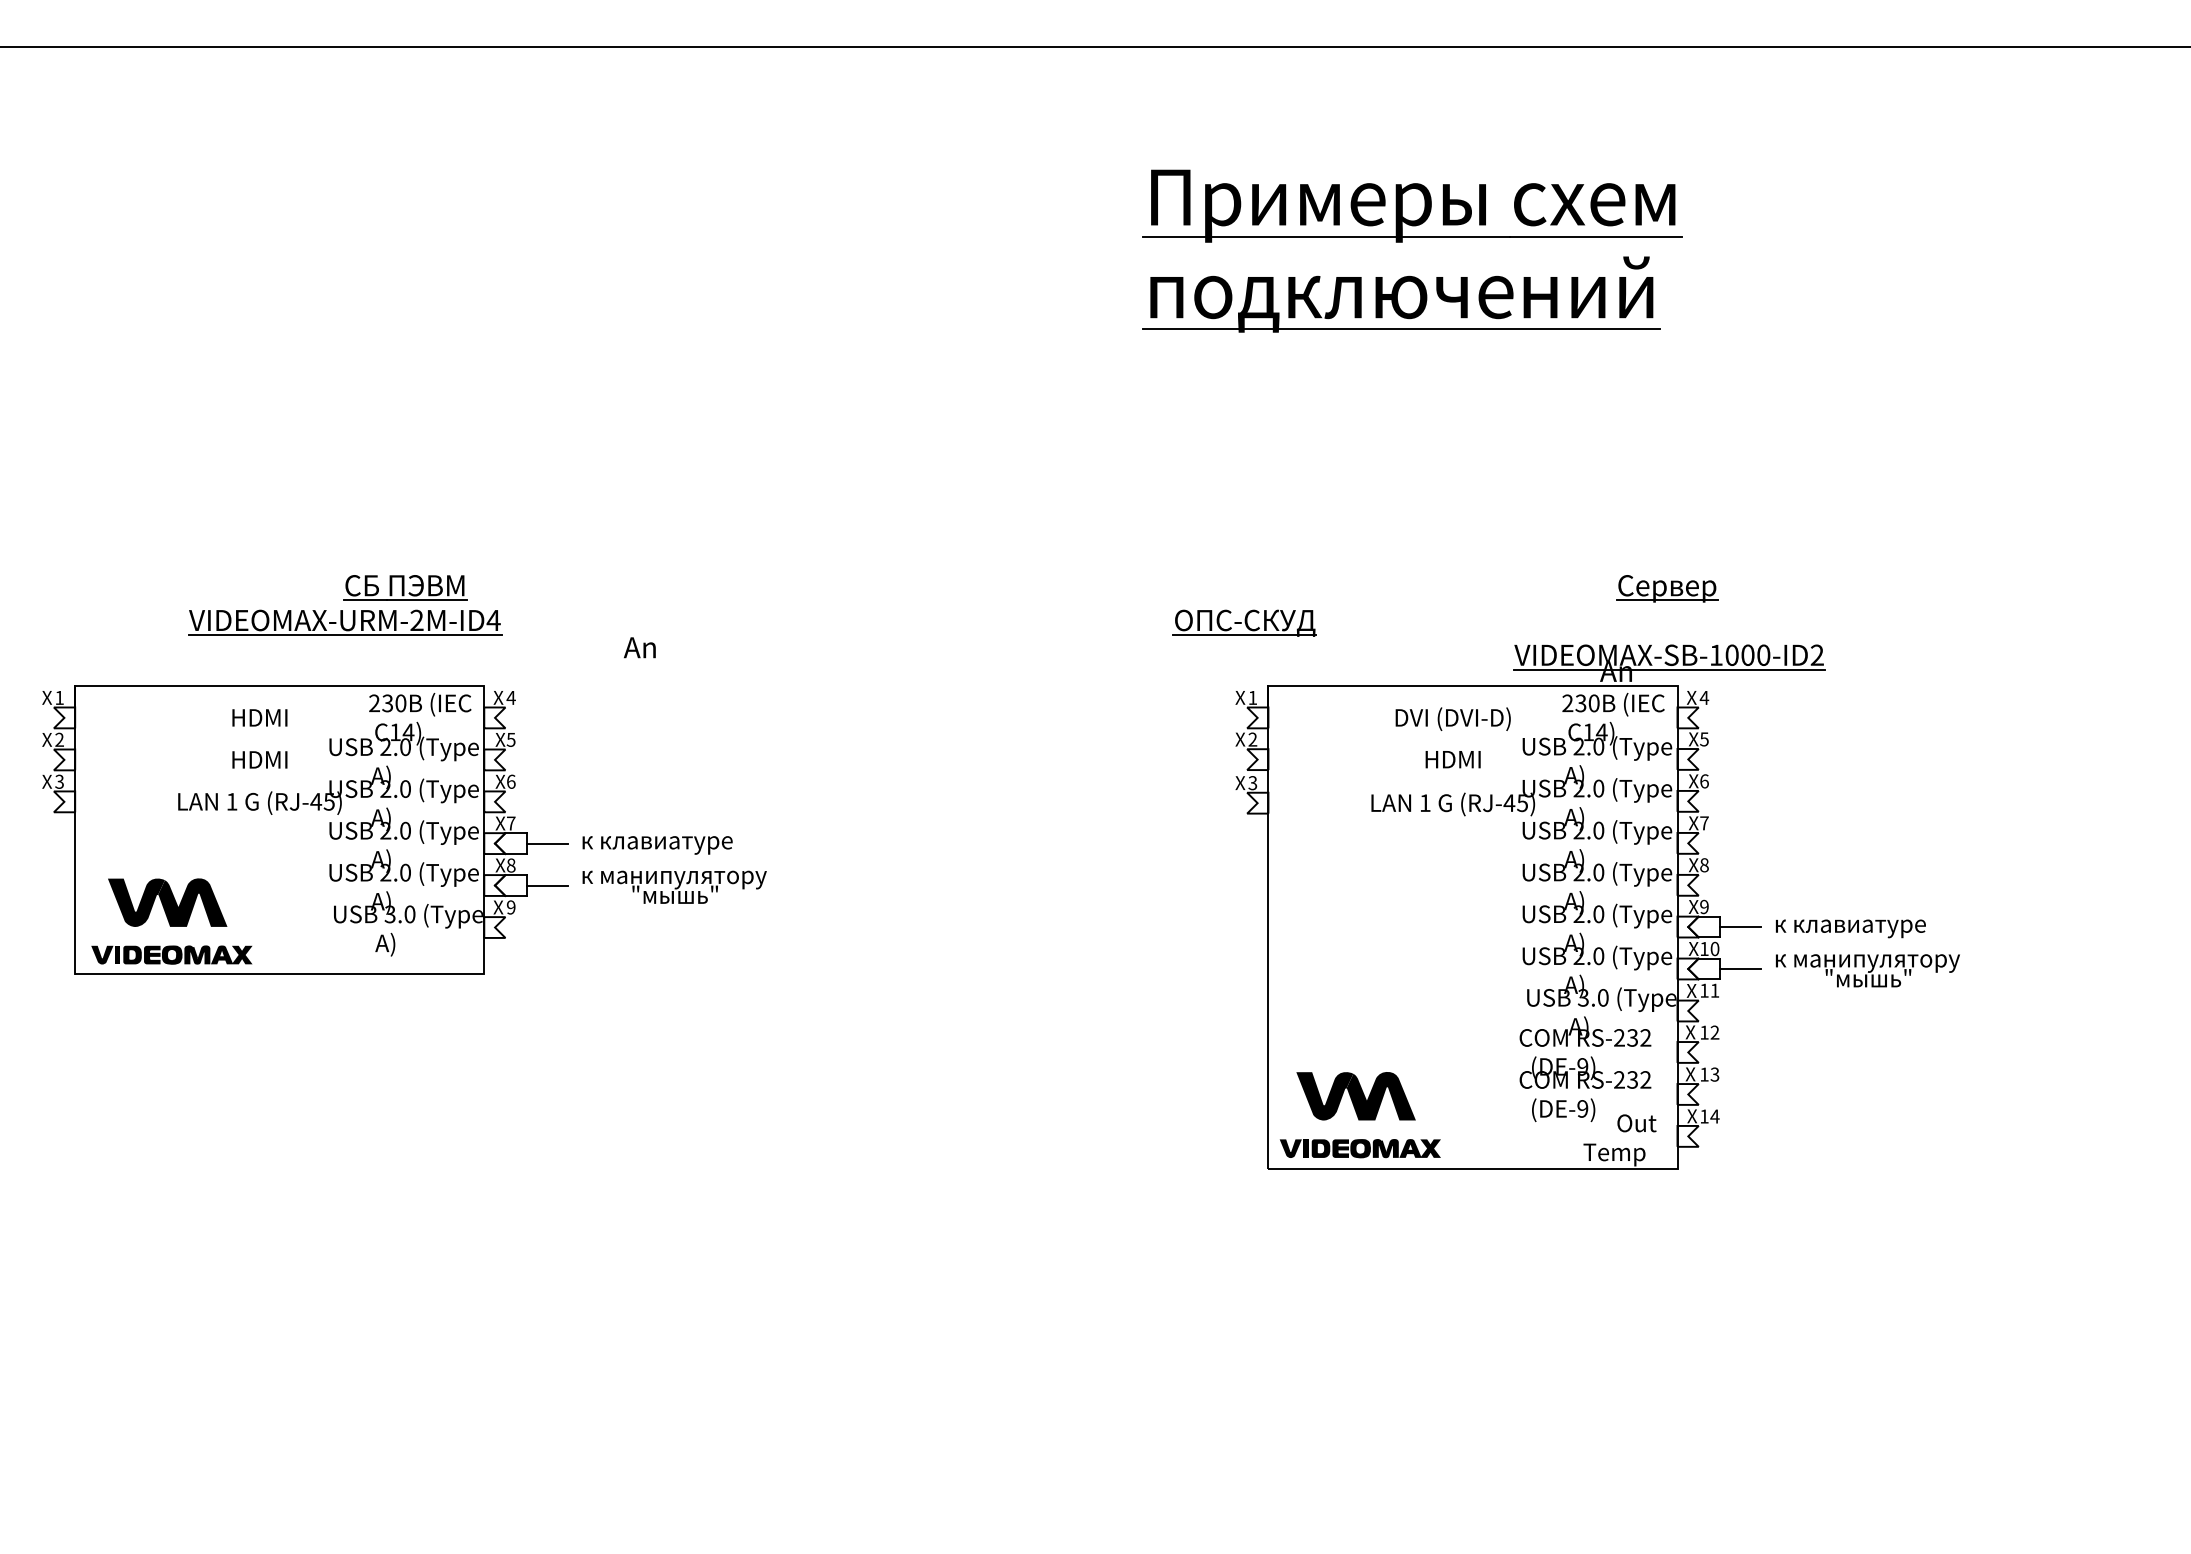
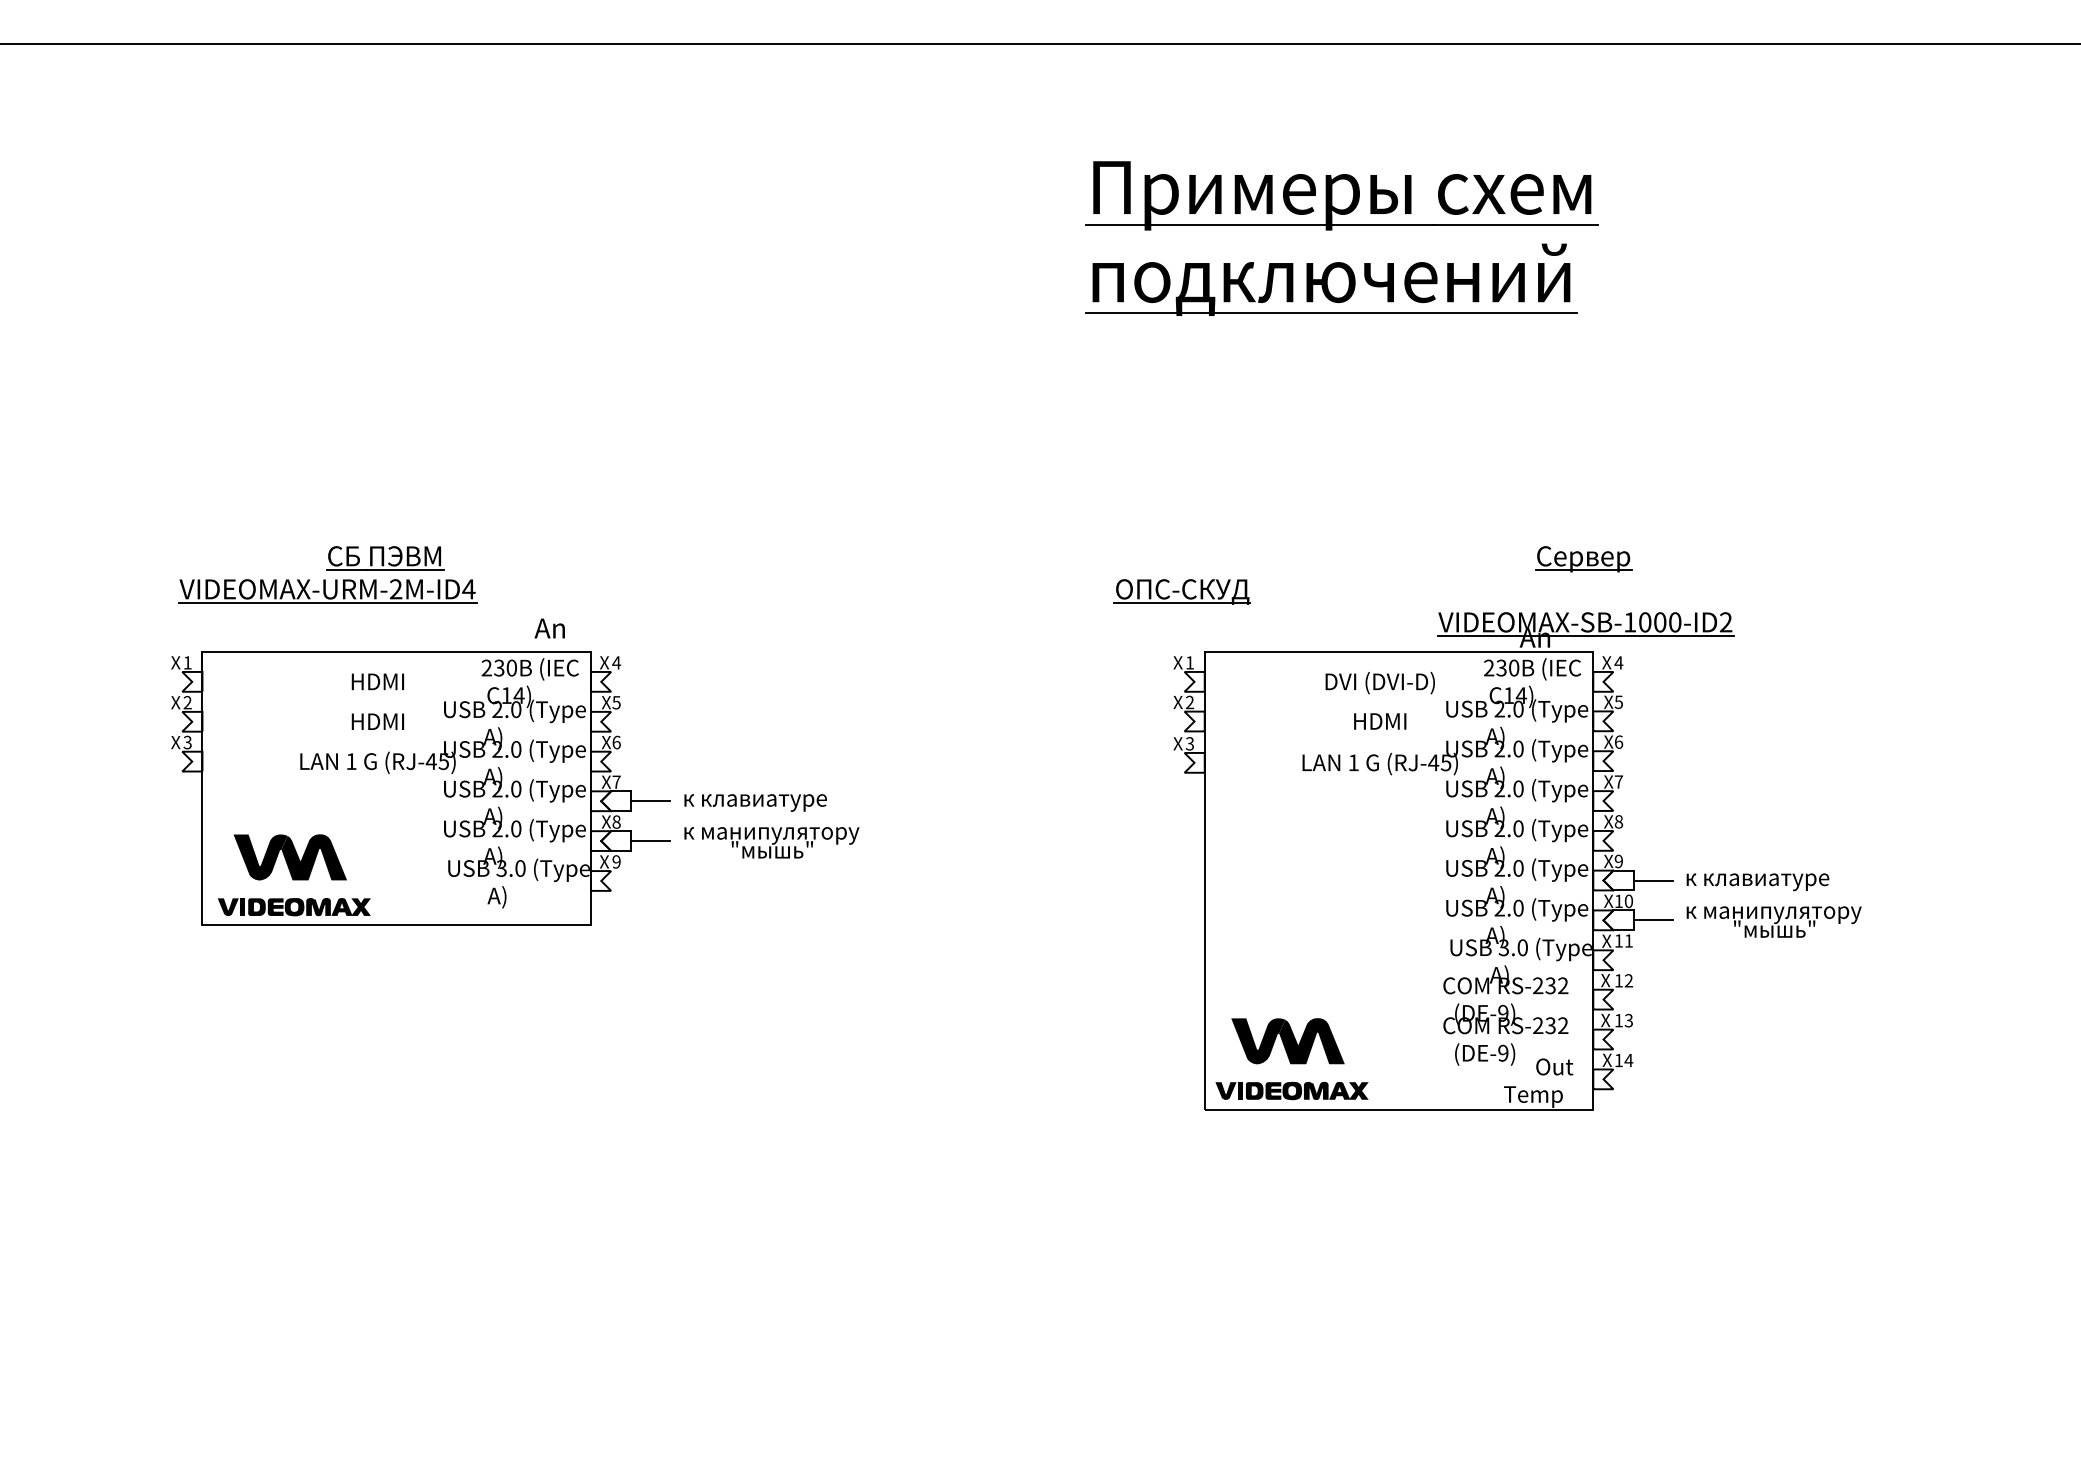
text: (639, 647) -> (549, 628), moved
part: (404, 829) -> (515, 787), moved

